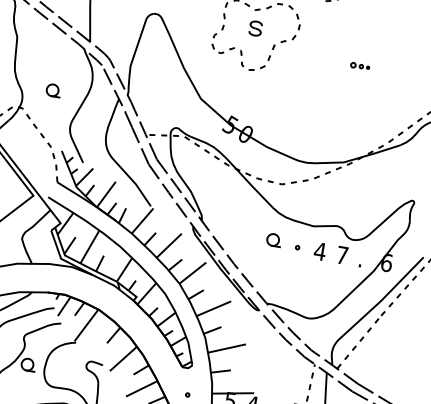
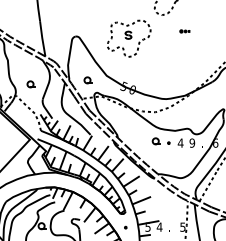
part: (359, 66) -> (184, 31), moved
part: (162, 101) -> (87, 80), added
text: (342, 254) -> (192, 142), 7 -> 9

